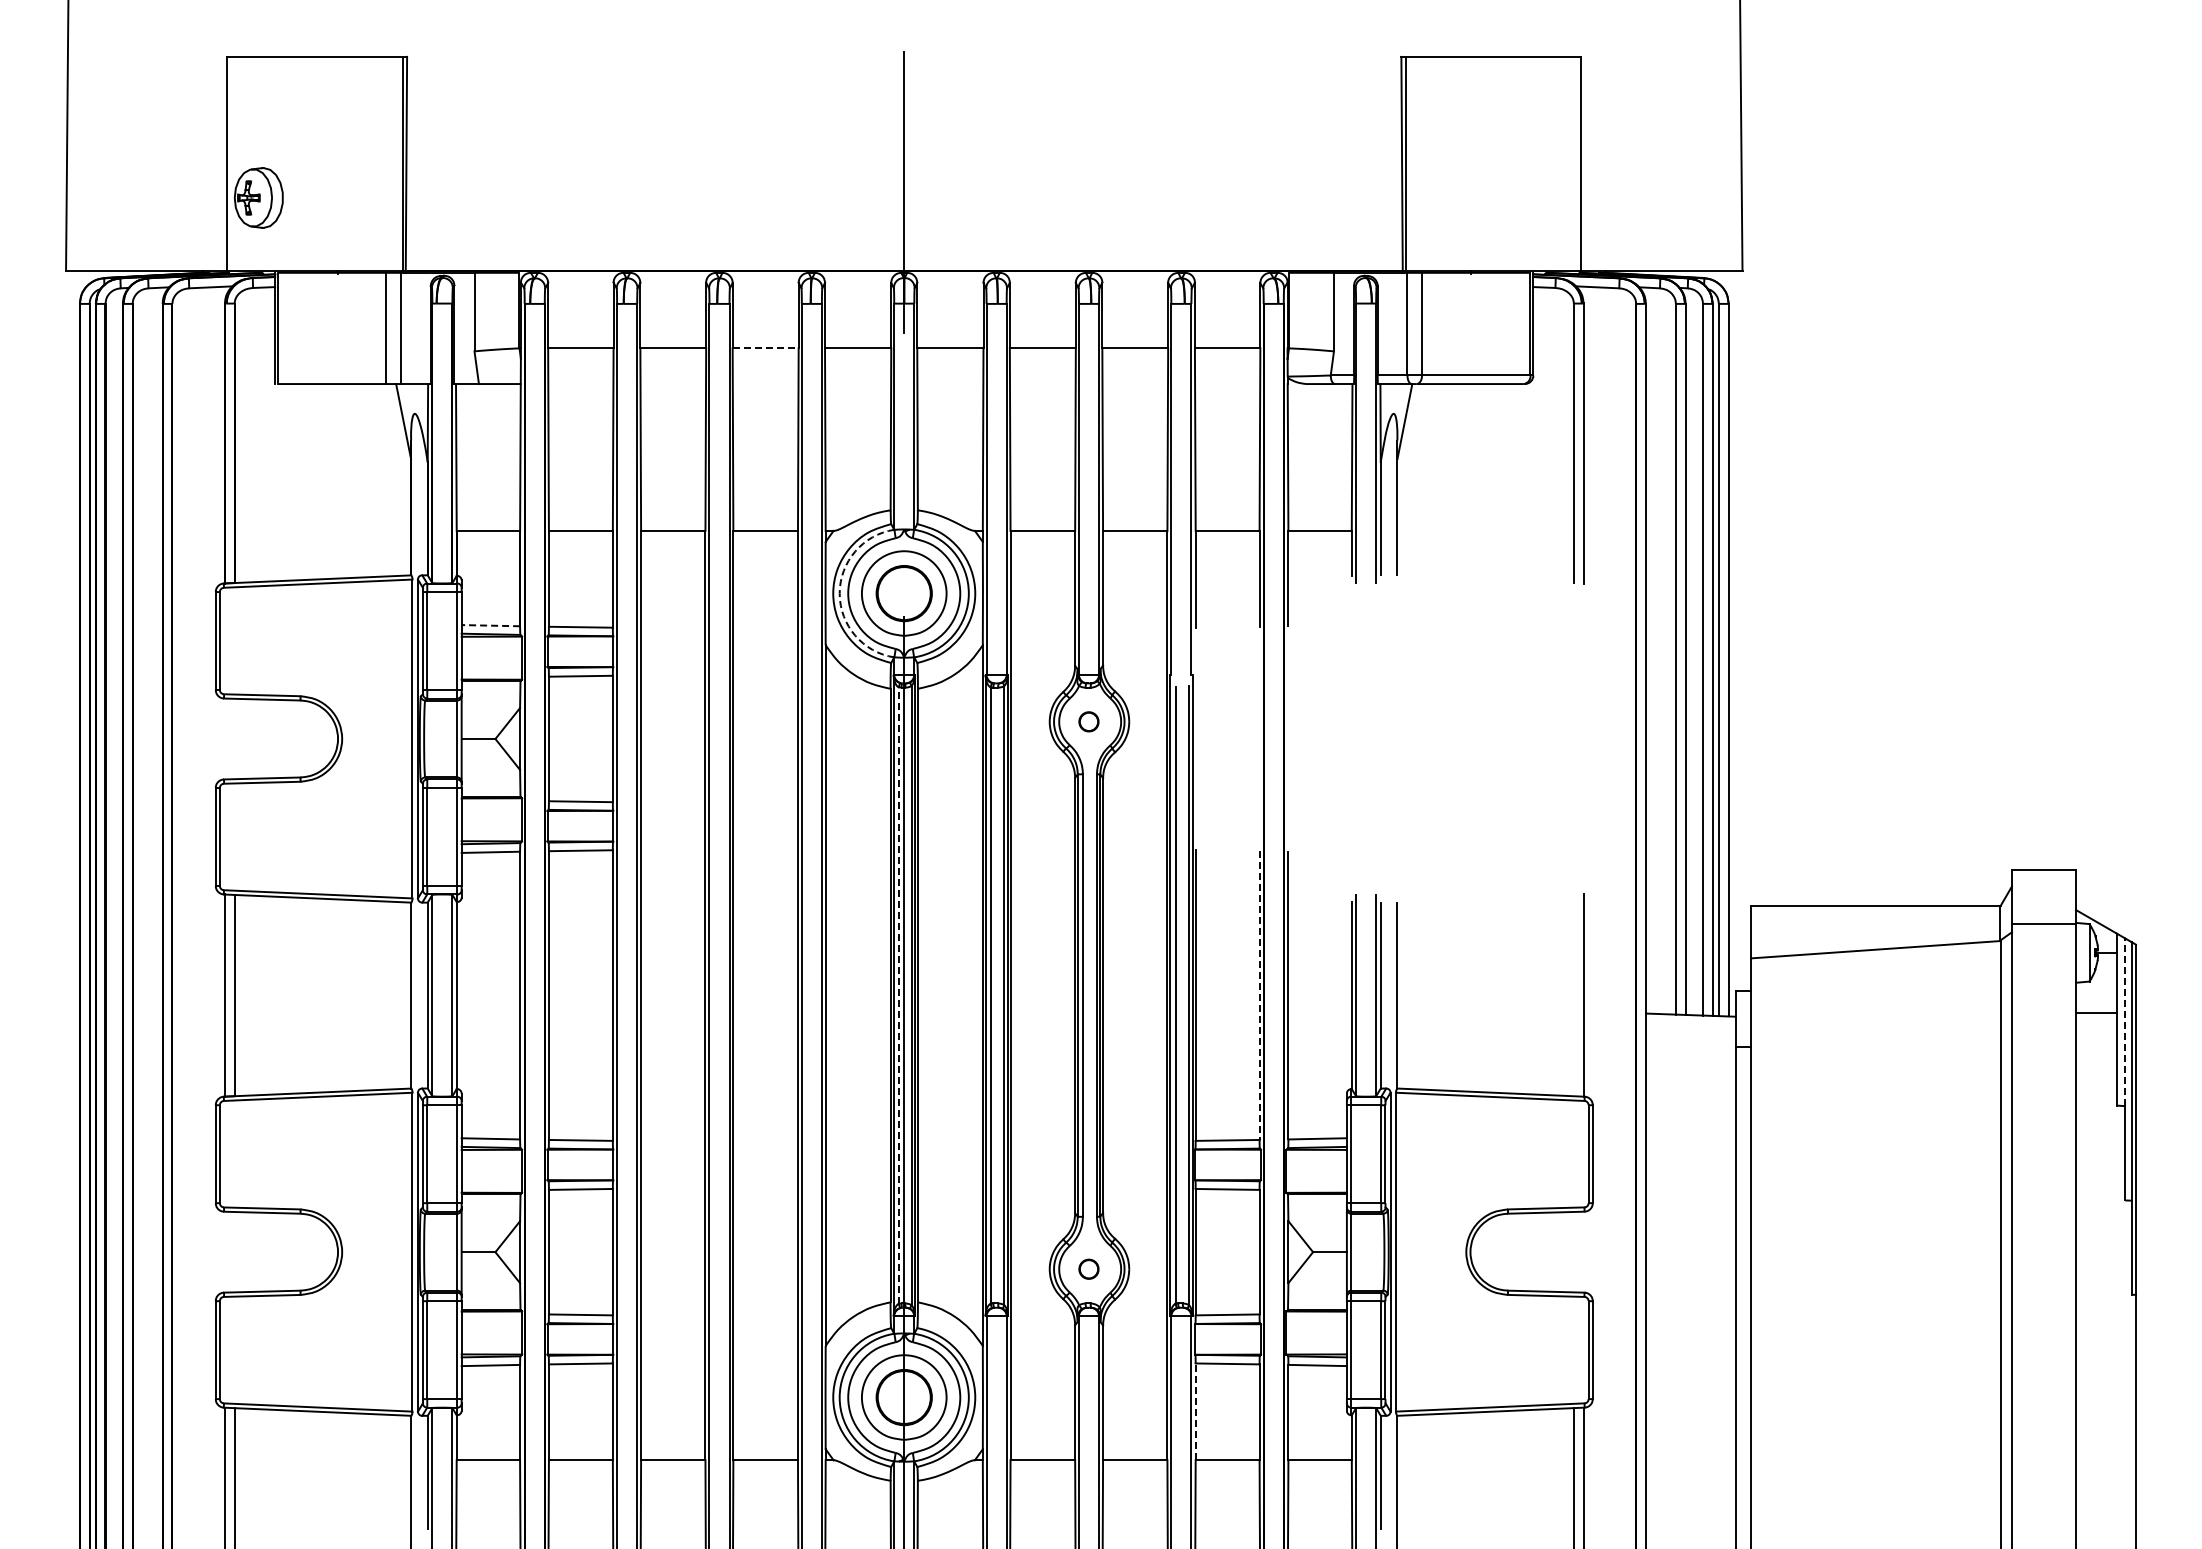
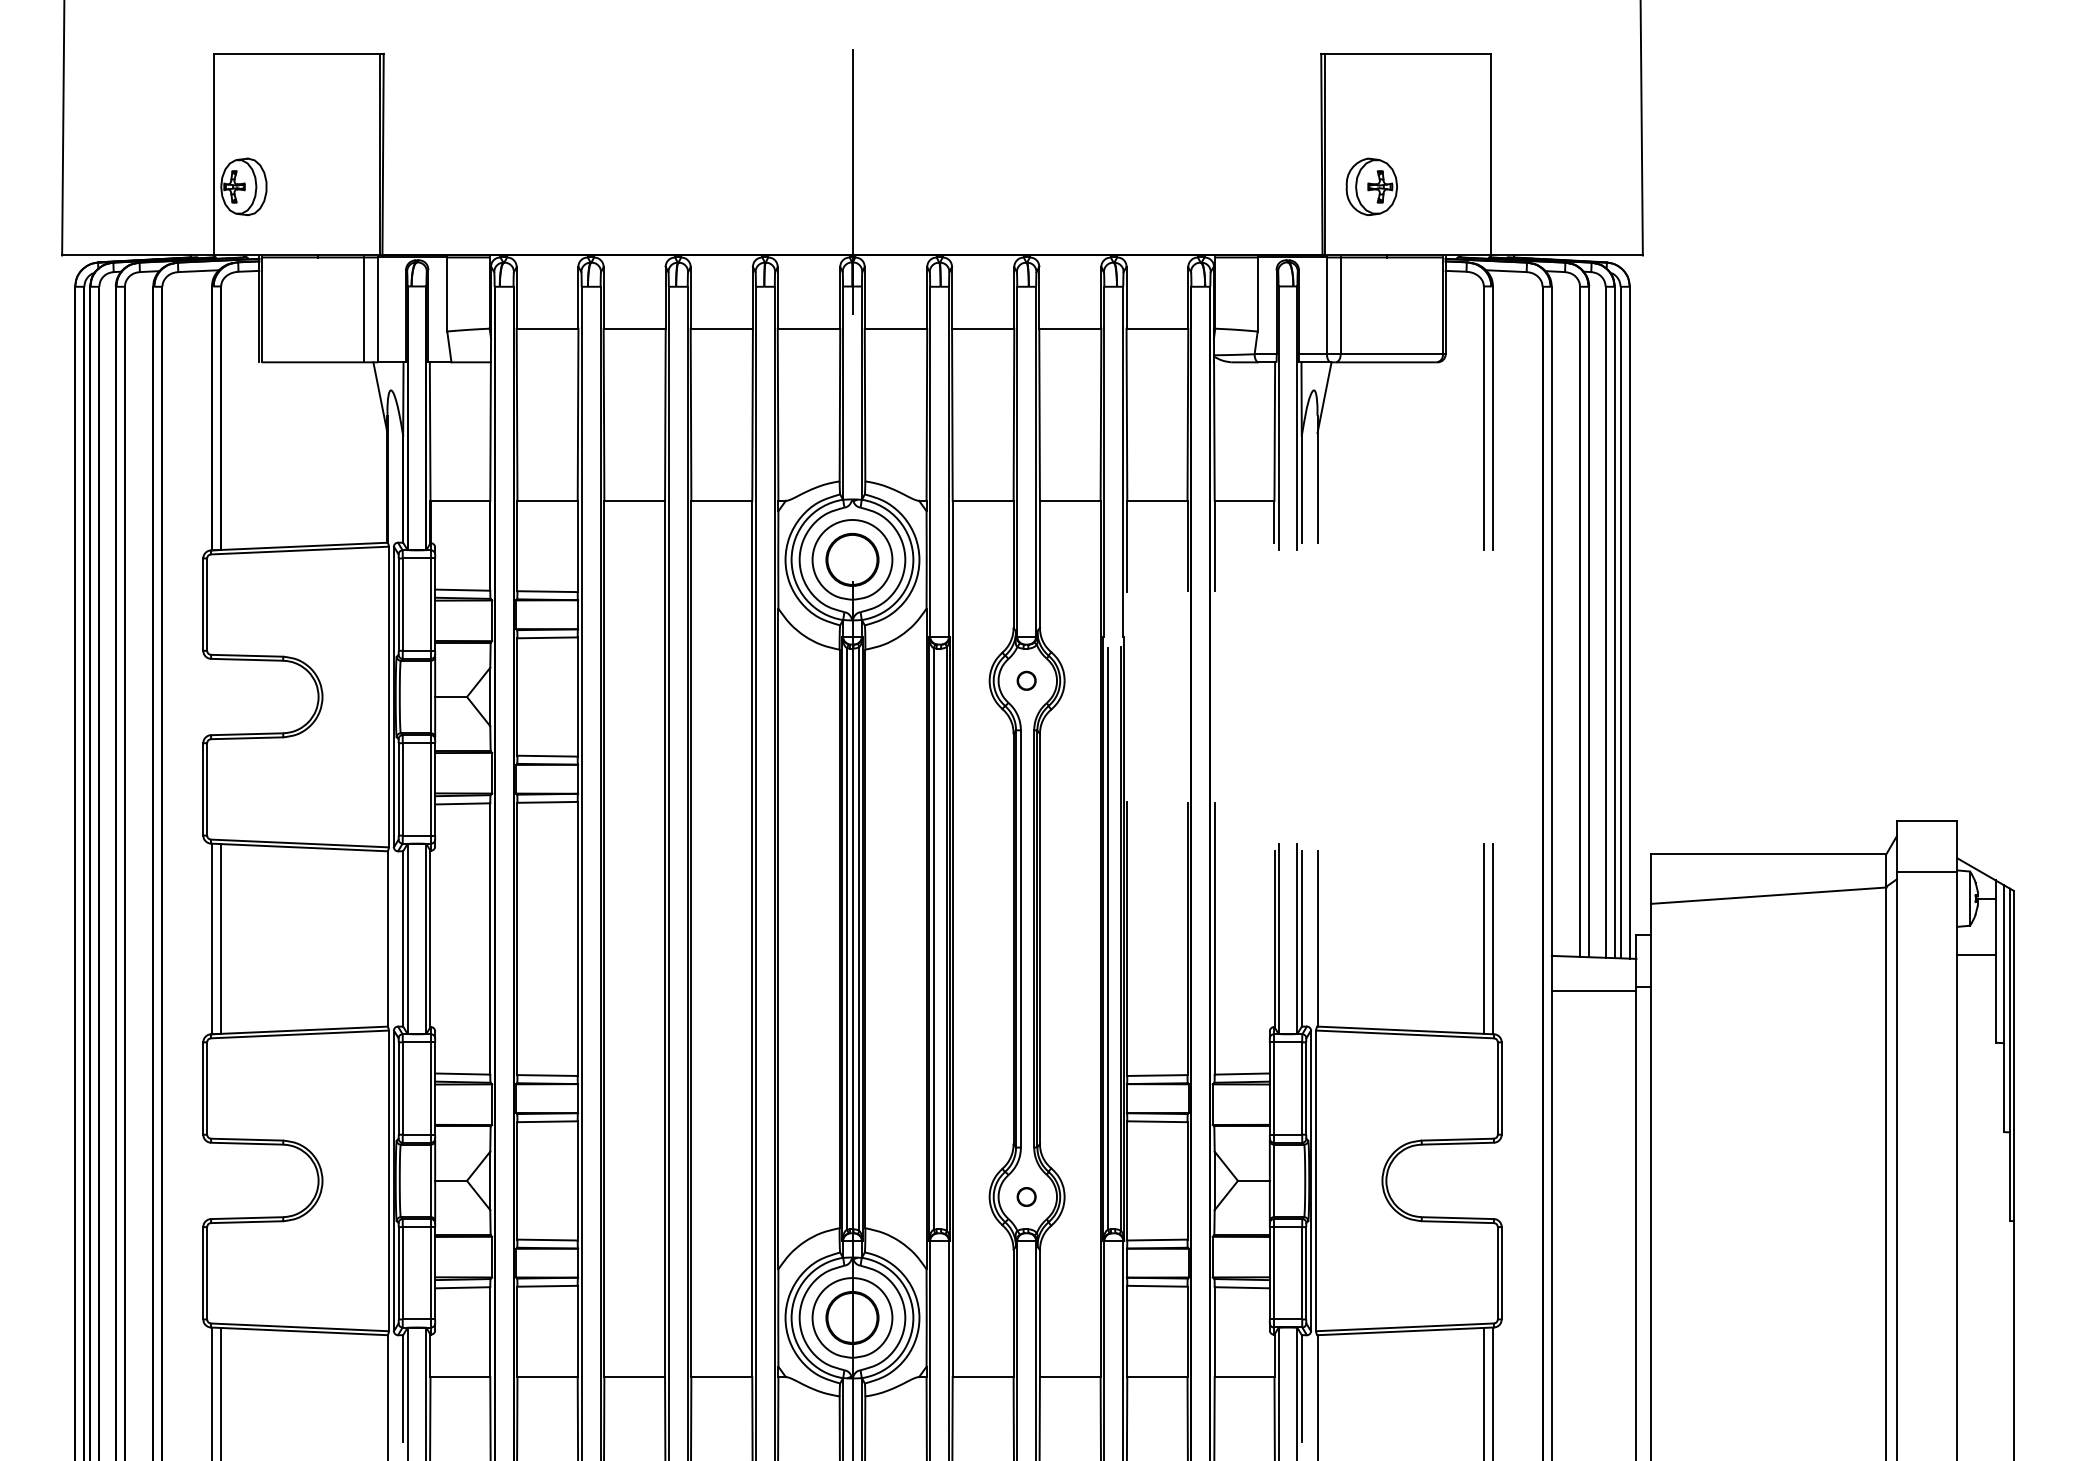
part: (1454, 197) -> (1371, 186), added
line: (765, 348) -> (721, 328), dashed -> solid
arc: (839, 593) -> (791, 559), dashed -> solid
line: (490, 625) -> (462, 590), dashed -> solid
line: (898, 995) -> (847, 938), dashed -> solid
line: (1573, 995) -> (1483, 938), added
line: (1259, 996) -> (1187, 939), dashed -> solid
line: (2125, 1022) -> (2004, 964), dashed -> solid
line: (1690, 1051) -> (1593, 991), added
line: (1195, 1411) -> (1127, 1331), dashed -> solid

